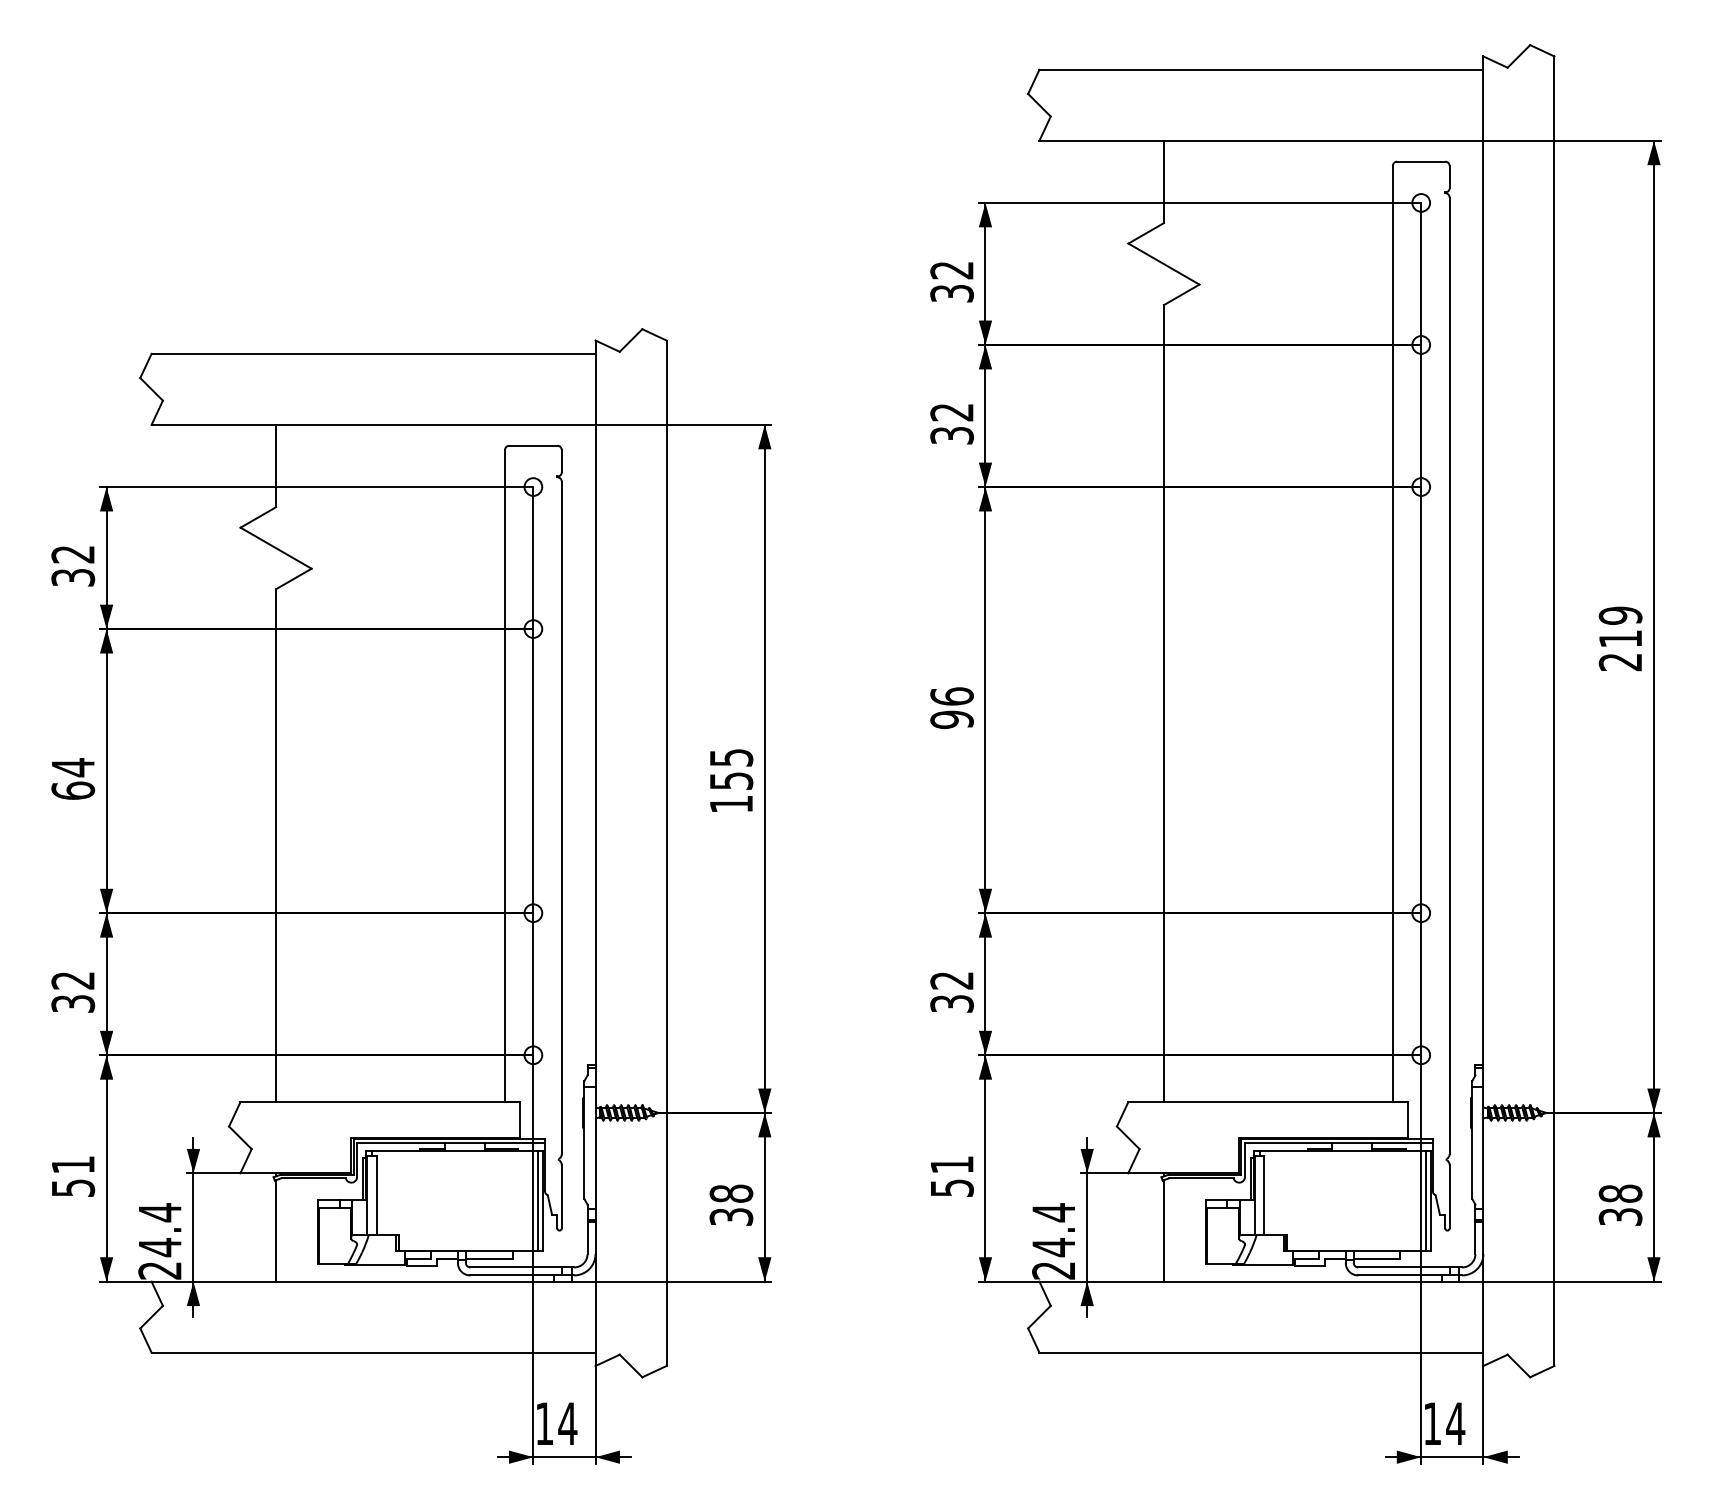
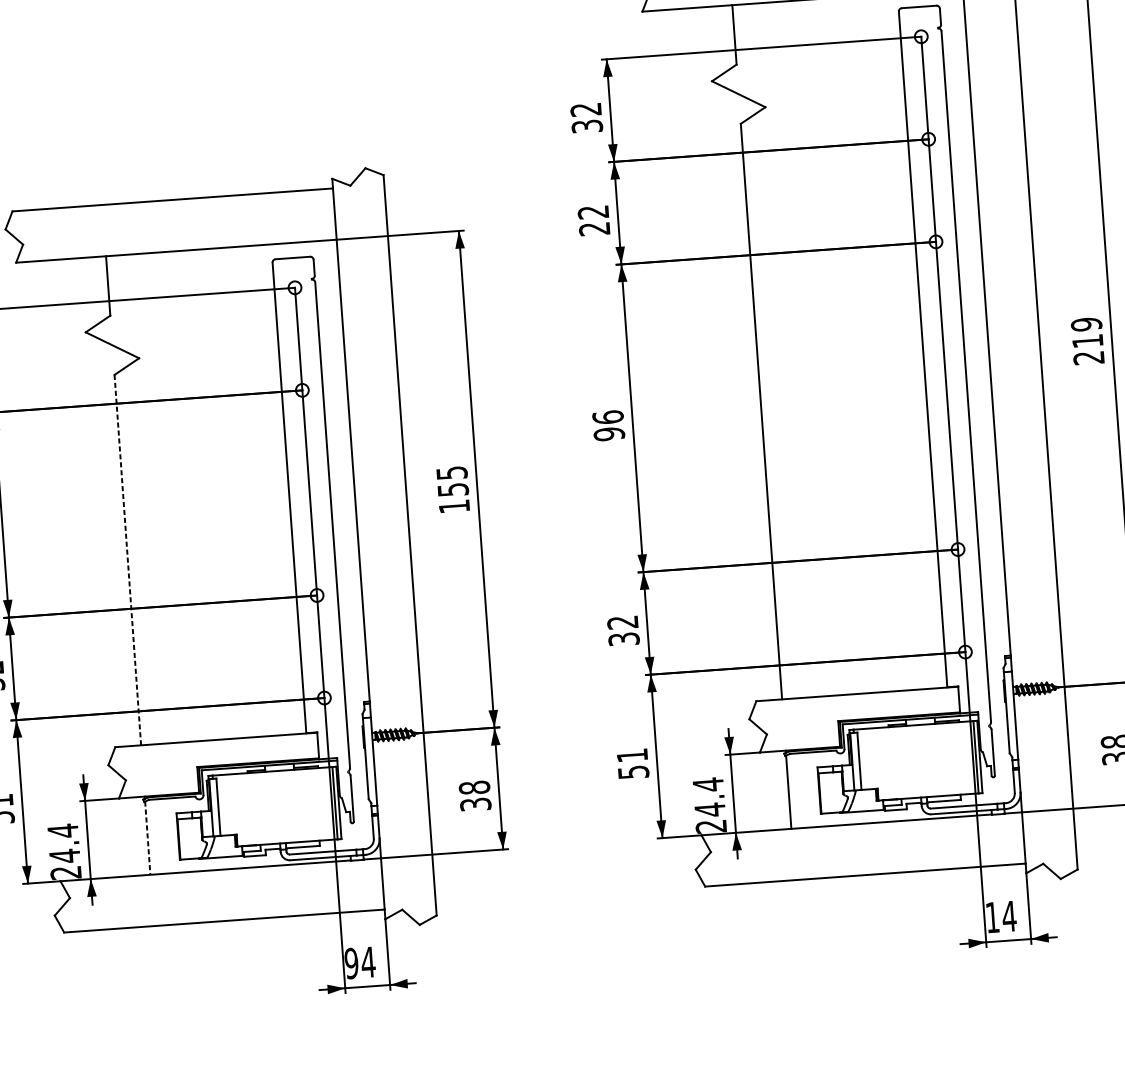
text: (951, 435) -> (594, 228), 32 -> 22
line: (276, 845) -> (128, 559), solid -> dashed
line: (276, 1230) -> (148, 837), solid -> dashed
text: (544, 1423) -> (351, 963), 14 -> 94

